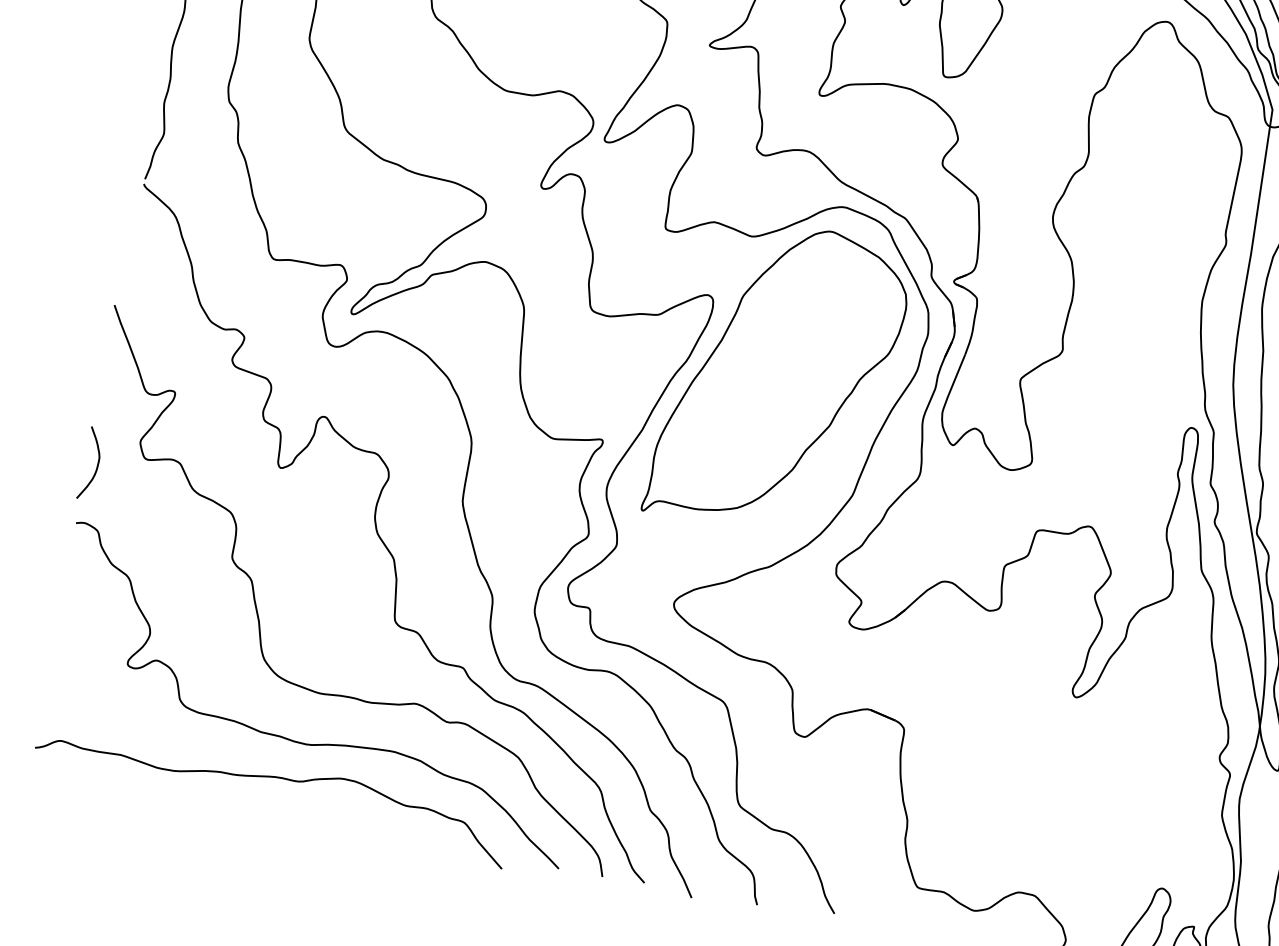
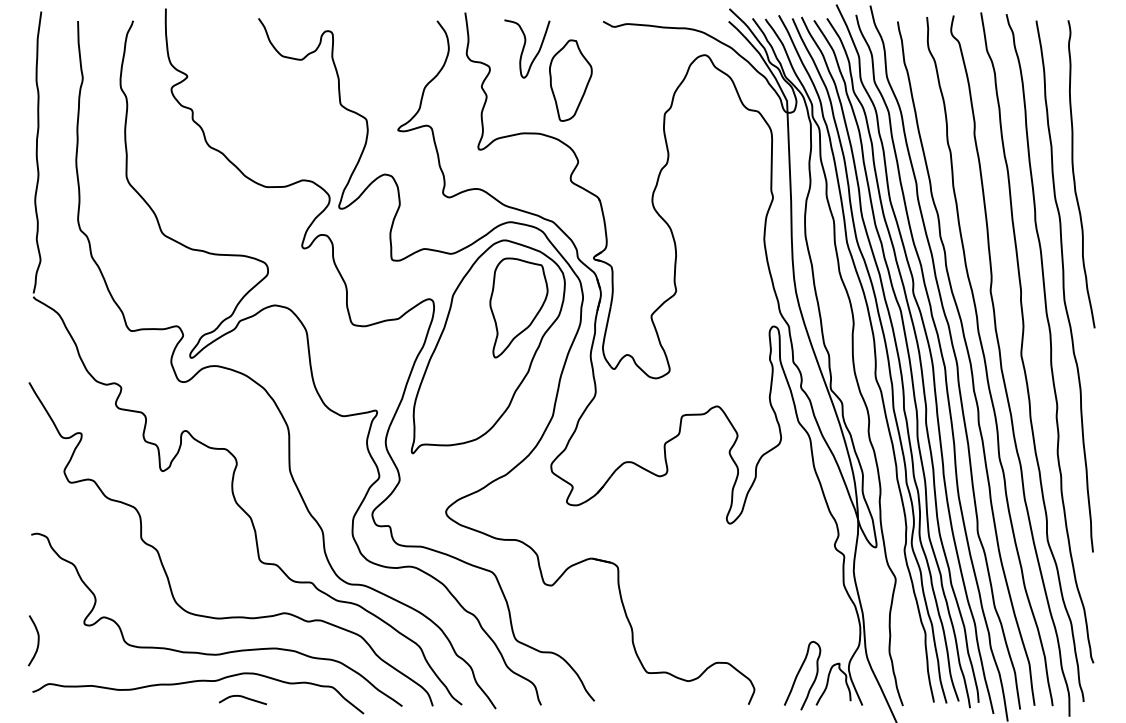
part: (833, 331) -> (518, 307), added
curve: (96, 464) -> (37, 640), moved
curve: (335, 814) -> (244, 698), added

